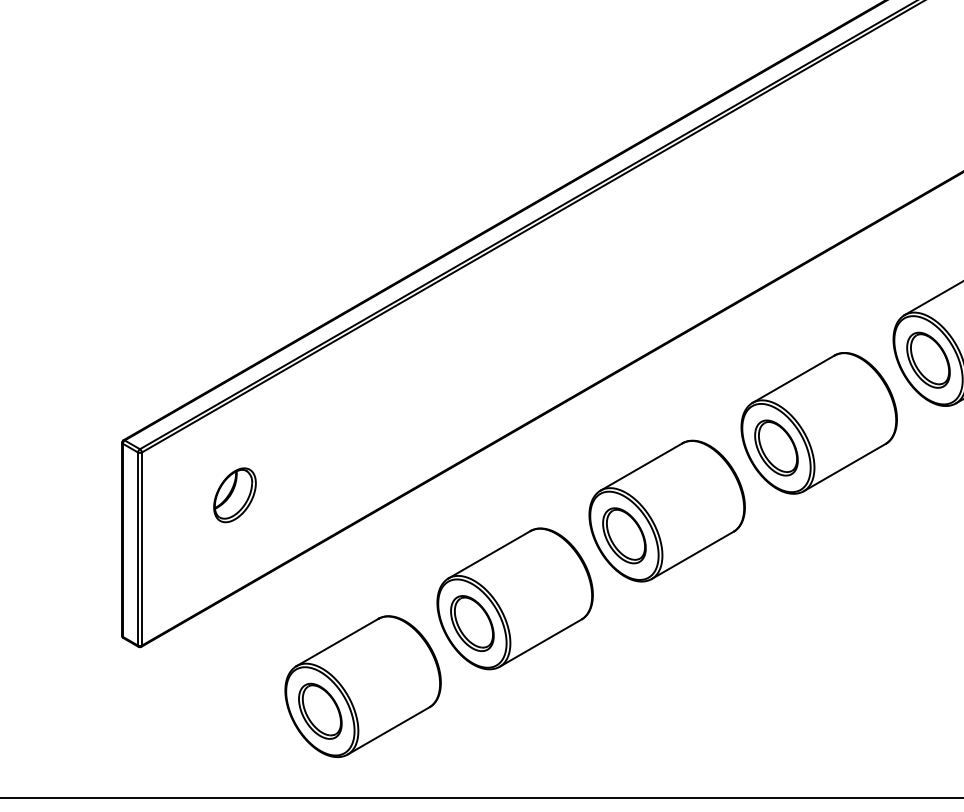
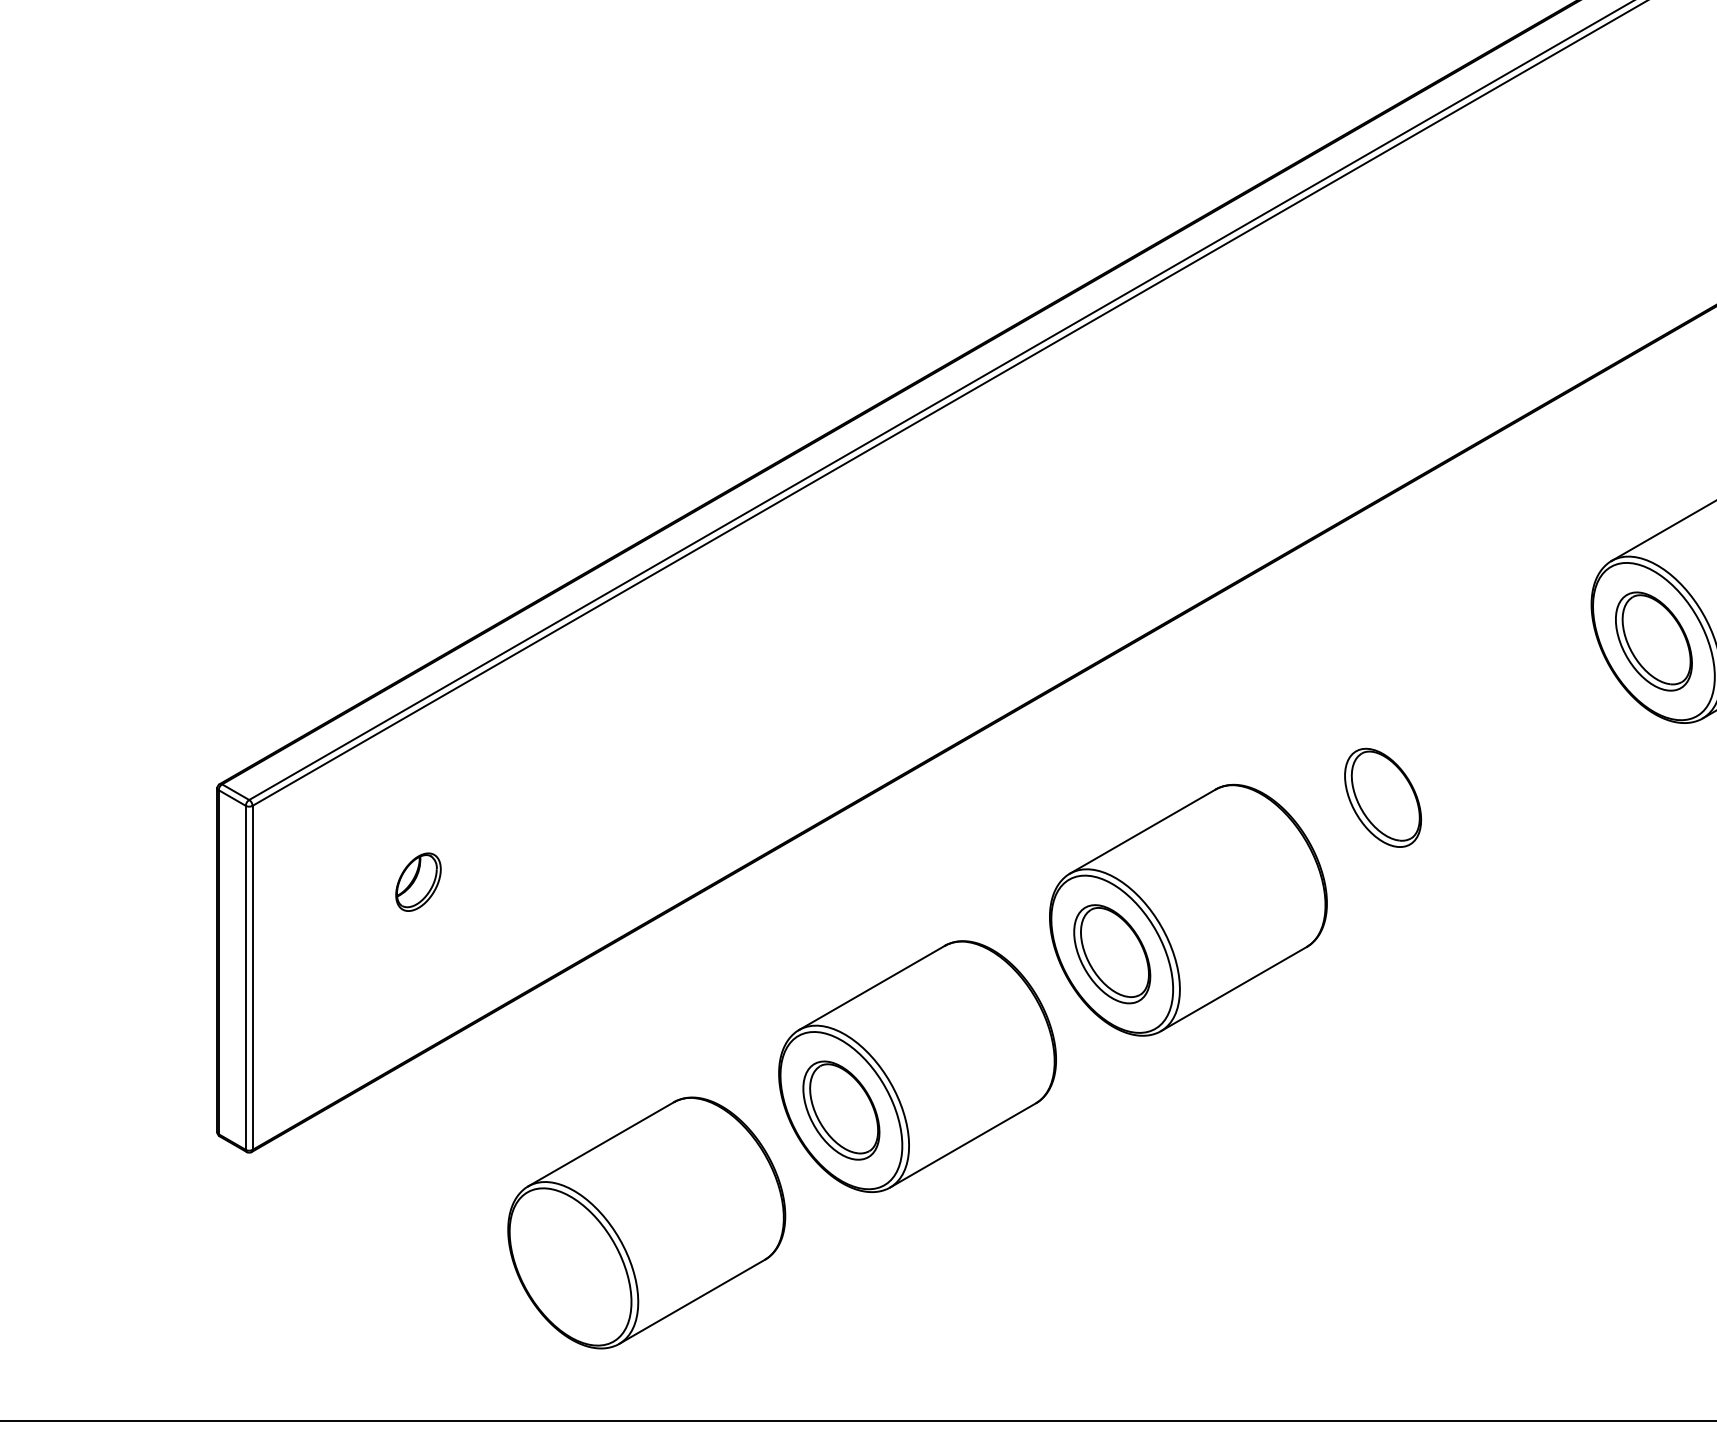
part: (818, 423) -> (1457, 754), removed
part: (234, 495) -> (417, 882), size x0.6
part: (320, 710) -> (570, 1265), removed

